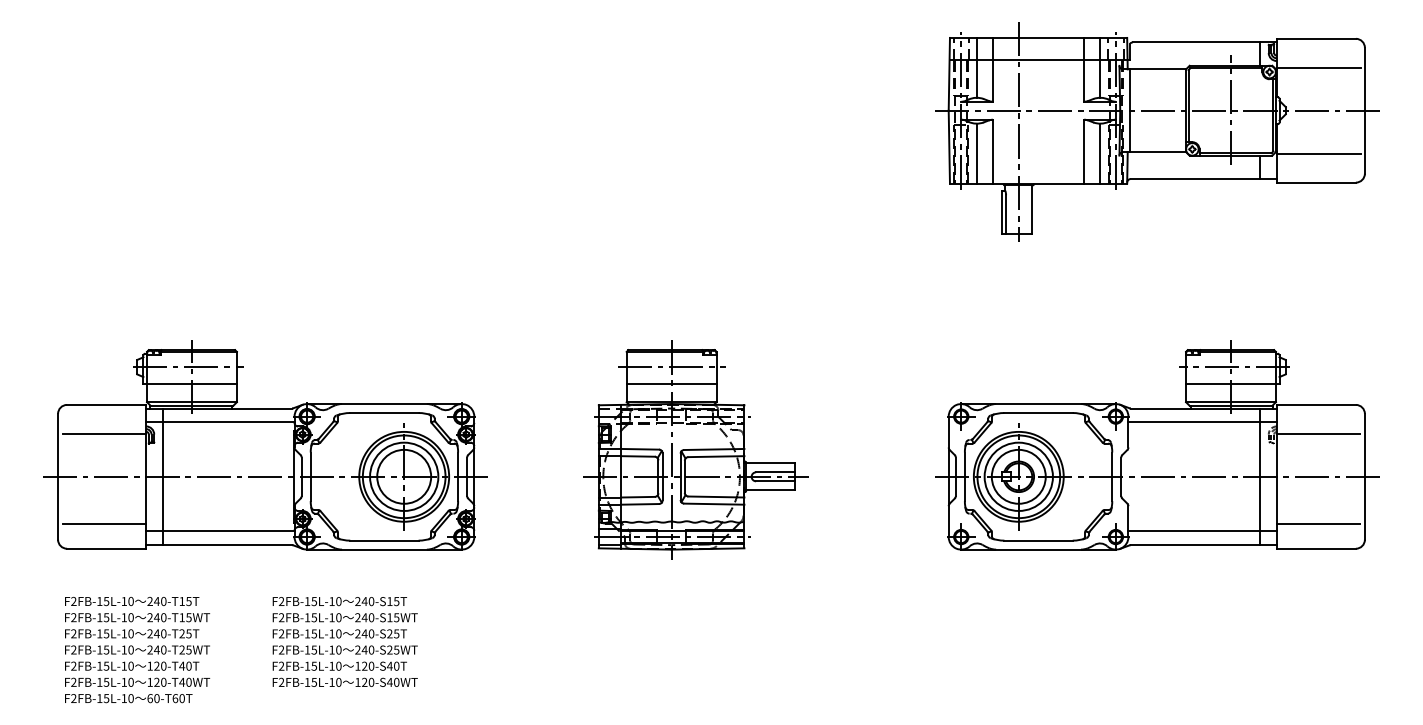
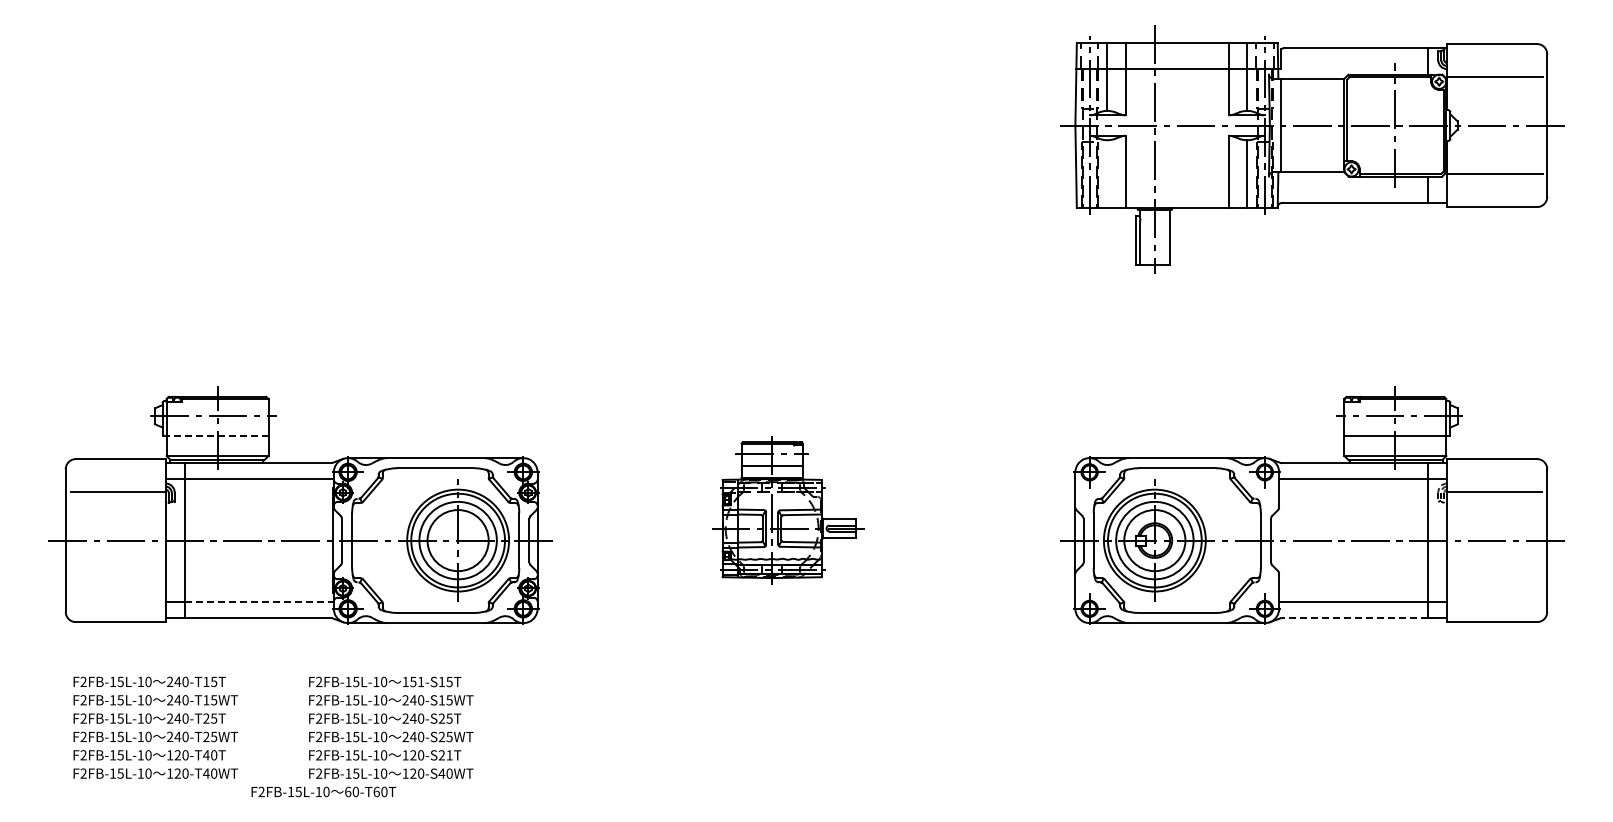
line: (977, 153) -> (1107, 174), removed
line: (190, 384) -> (215, 435), solid -> dashed
part: (695, 450) -> (788, 510), size x0.6
line: (104, 523) -> (118, 593), removed
line: (1318, 523) -> (1494, 593), removed
line: (228, 531) -> (259, 602), solid -> dashed
line: (1194, 545) -> (1354, 618), solid -> dashed
text: (364, 601) -> (413, 681), 240-S15T -> 151-S15T
text: (393, 666) -> (445, 755), 120-S40T -> 120-S21T
text: (128, 698) -> (323, 791), moved

